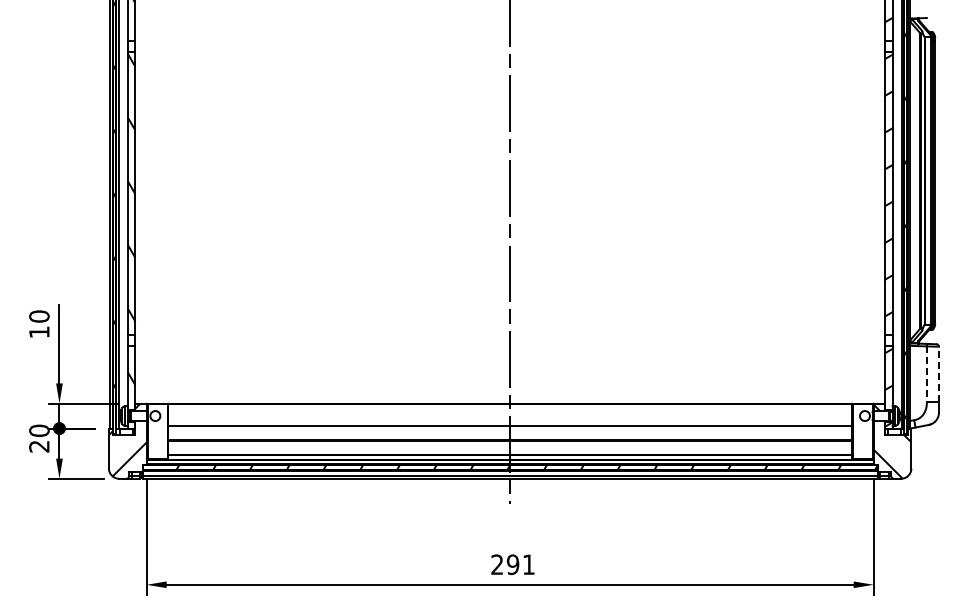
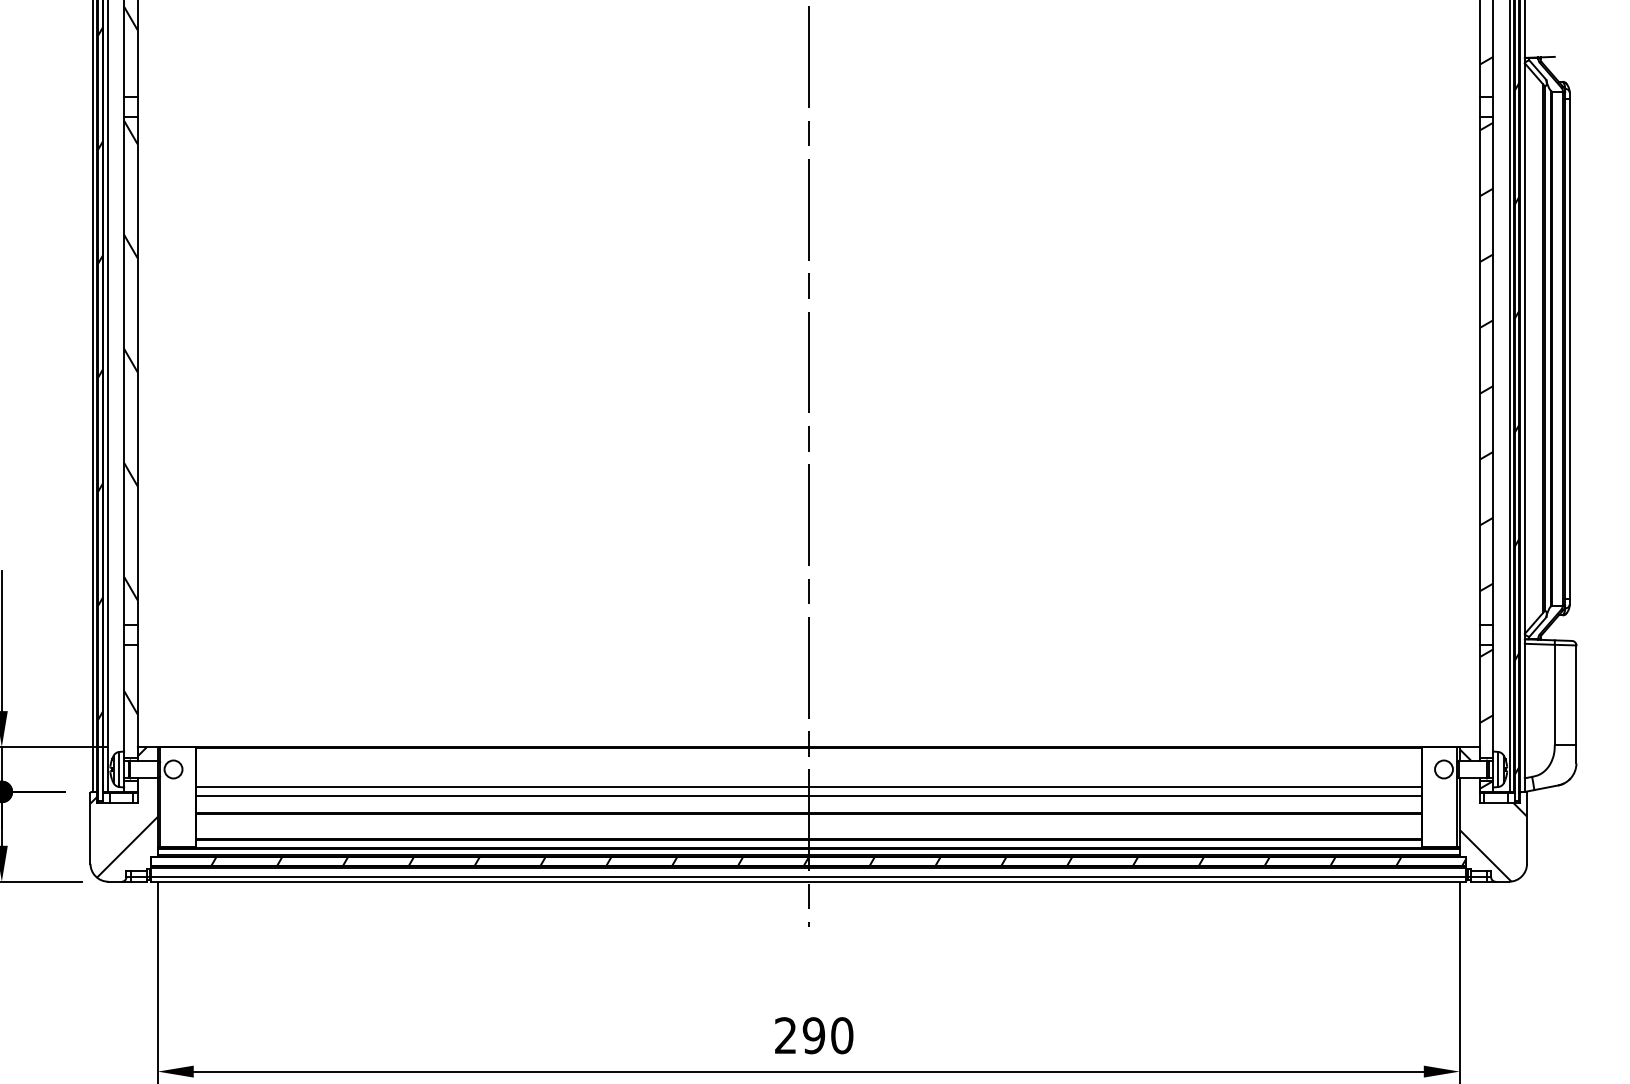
line: (926, 374) -> (1554, 695), dashed -> solid
line: (938, 374) -> (1575, 695), dashed -> solid
line: (509, 431) -> (807, 797), added
text: (528, 564) -> (841, 1035), 291 -> 290

